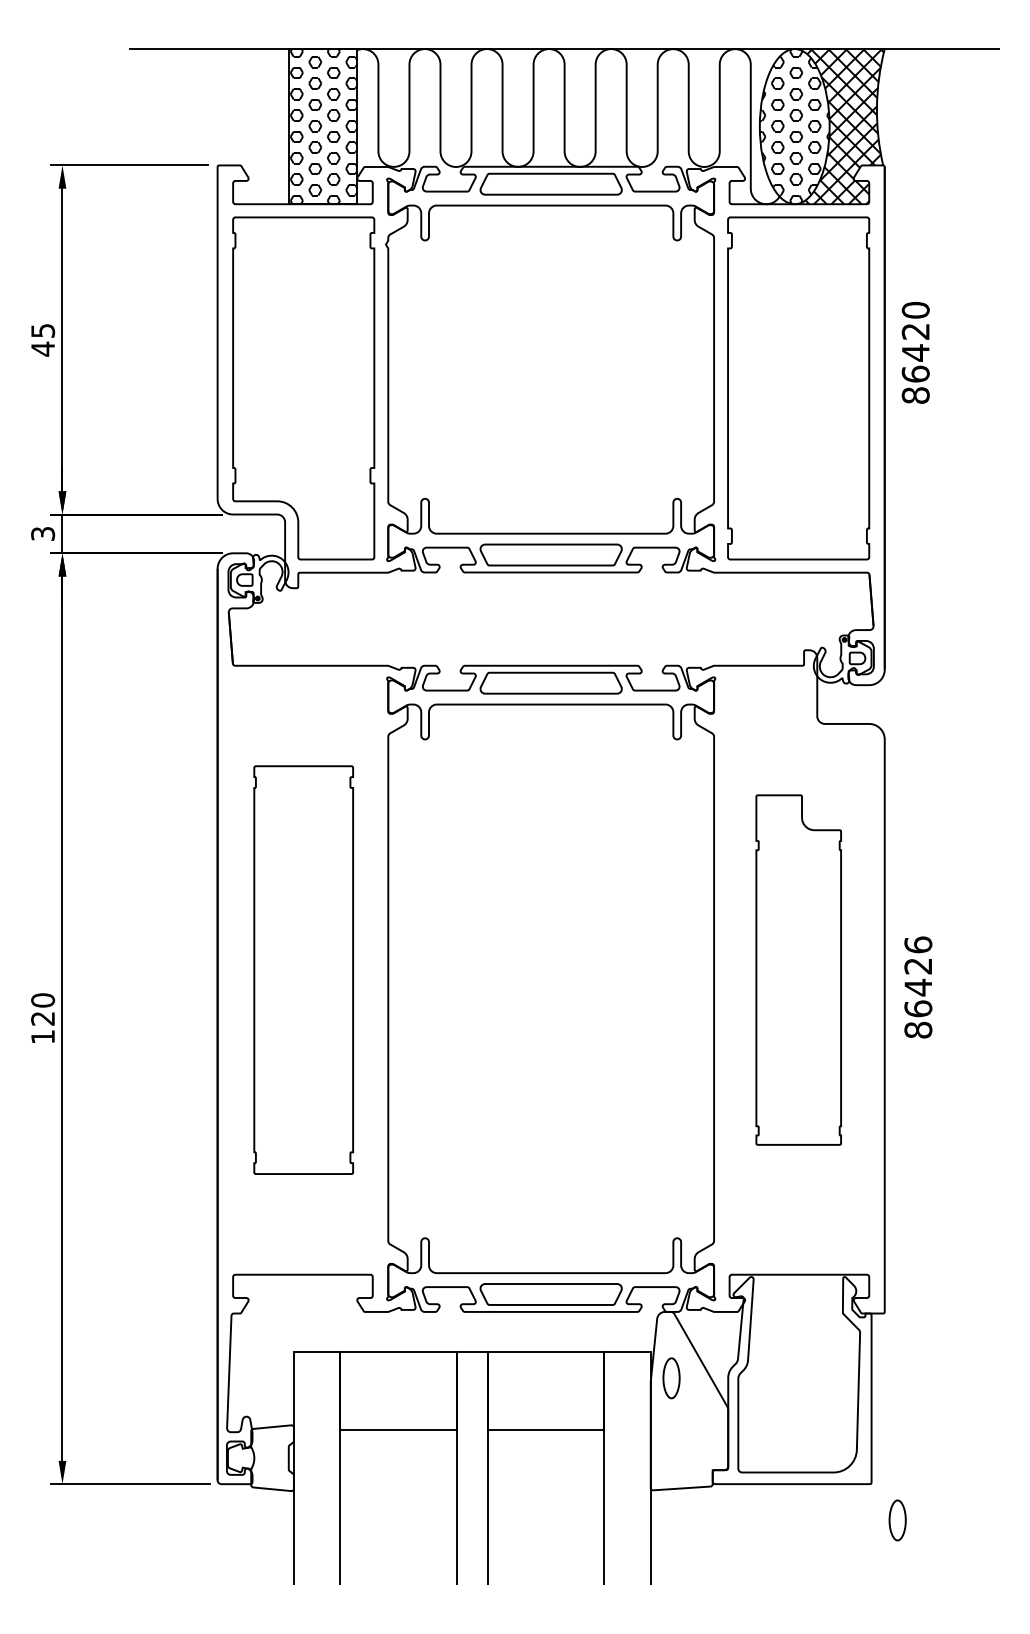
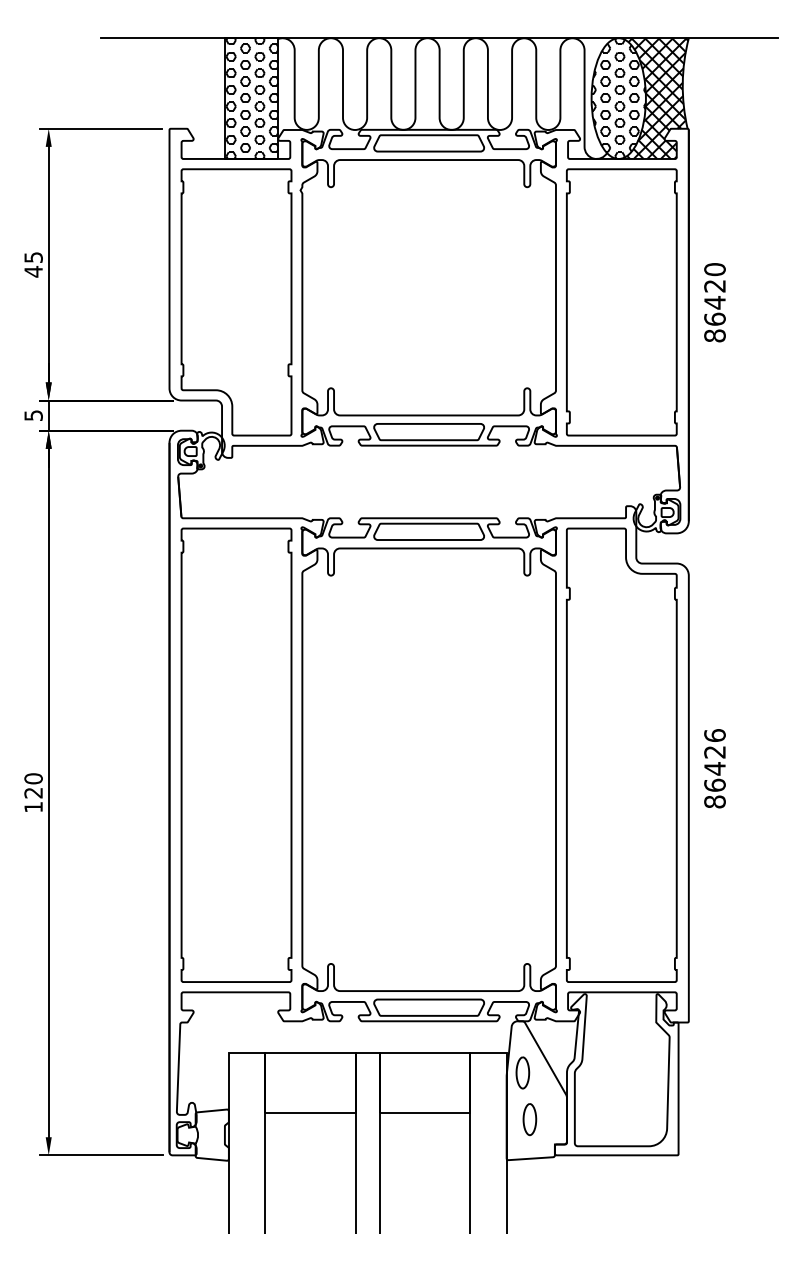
text: (915, 352) -> (714, 302), moved
text: (42, 533) -> (33, 415), 3 -> 5
part: (303, 969) -> (236, 754), size x1.43
part: (798, 969) -> (621, 754), size x1.67
part: (897, 1520) -> (529, 1119), moved

